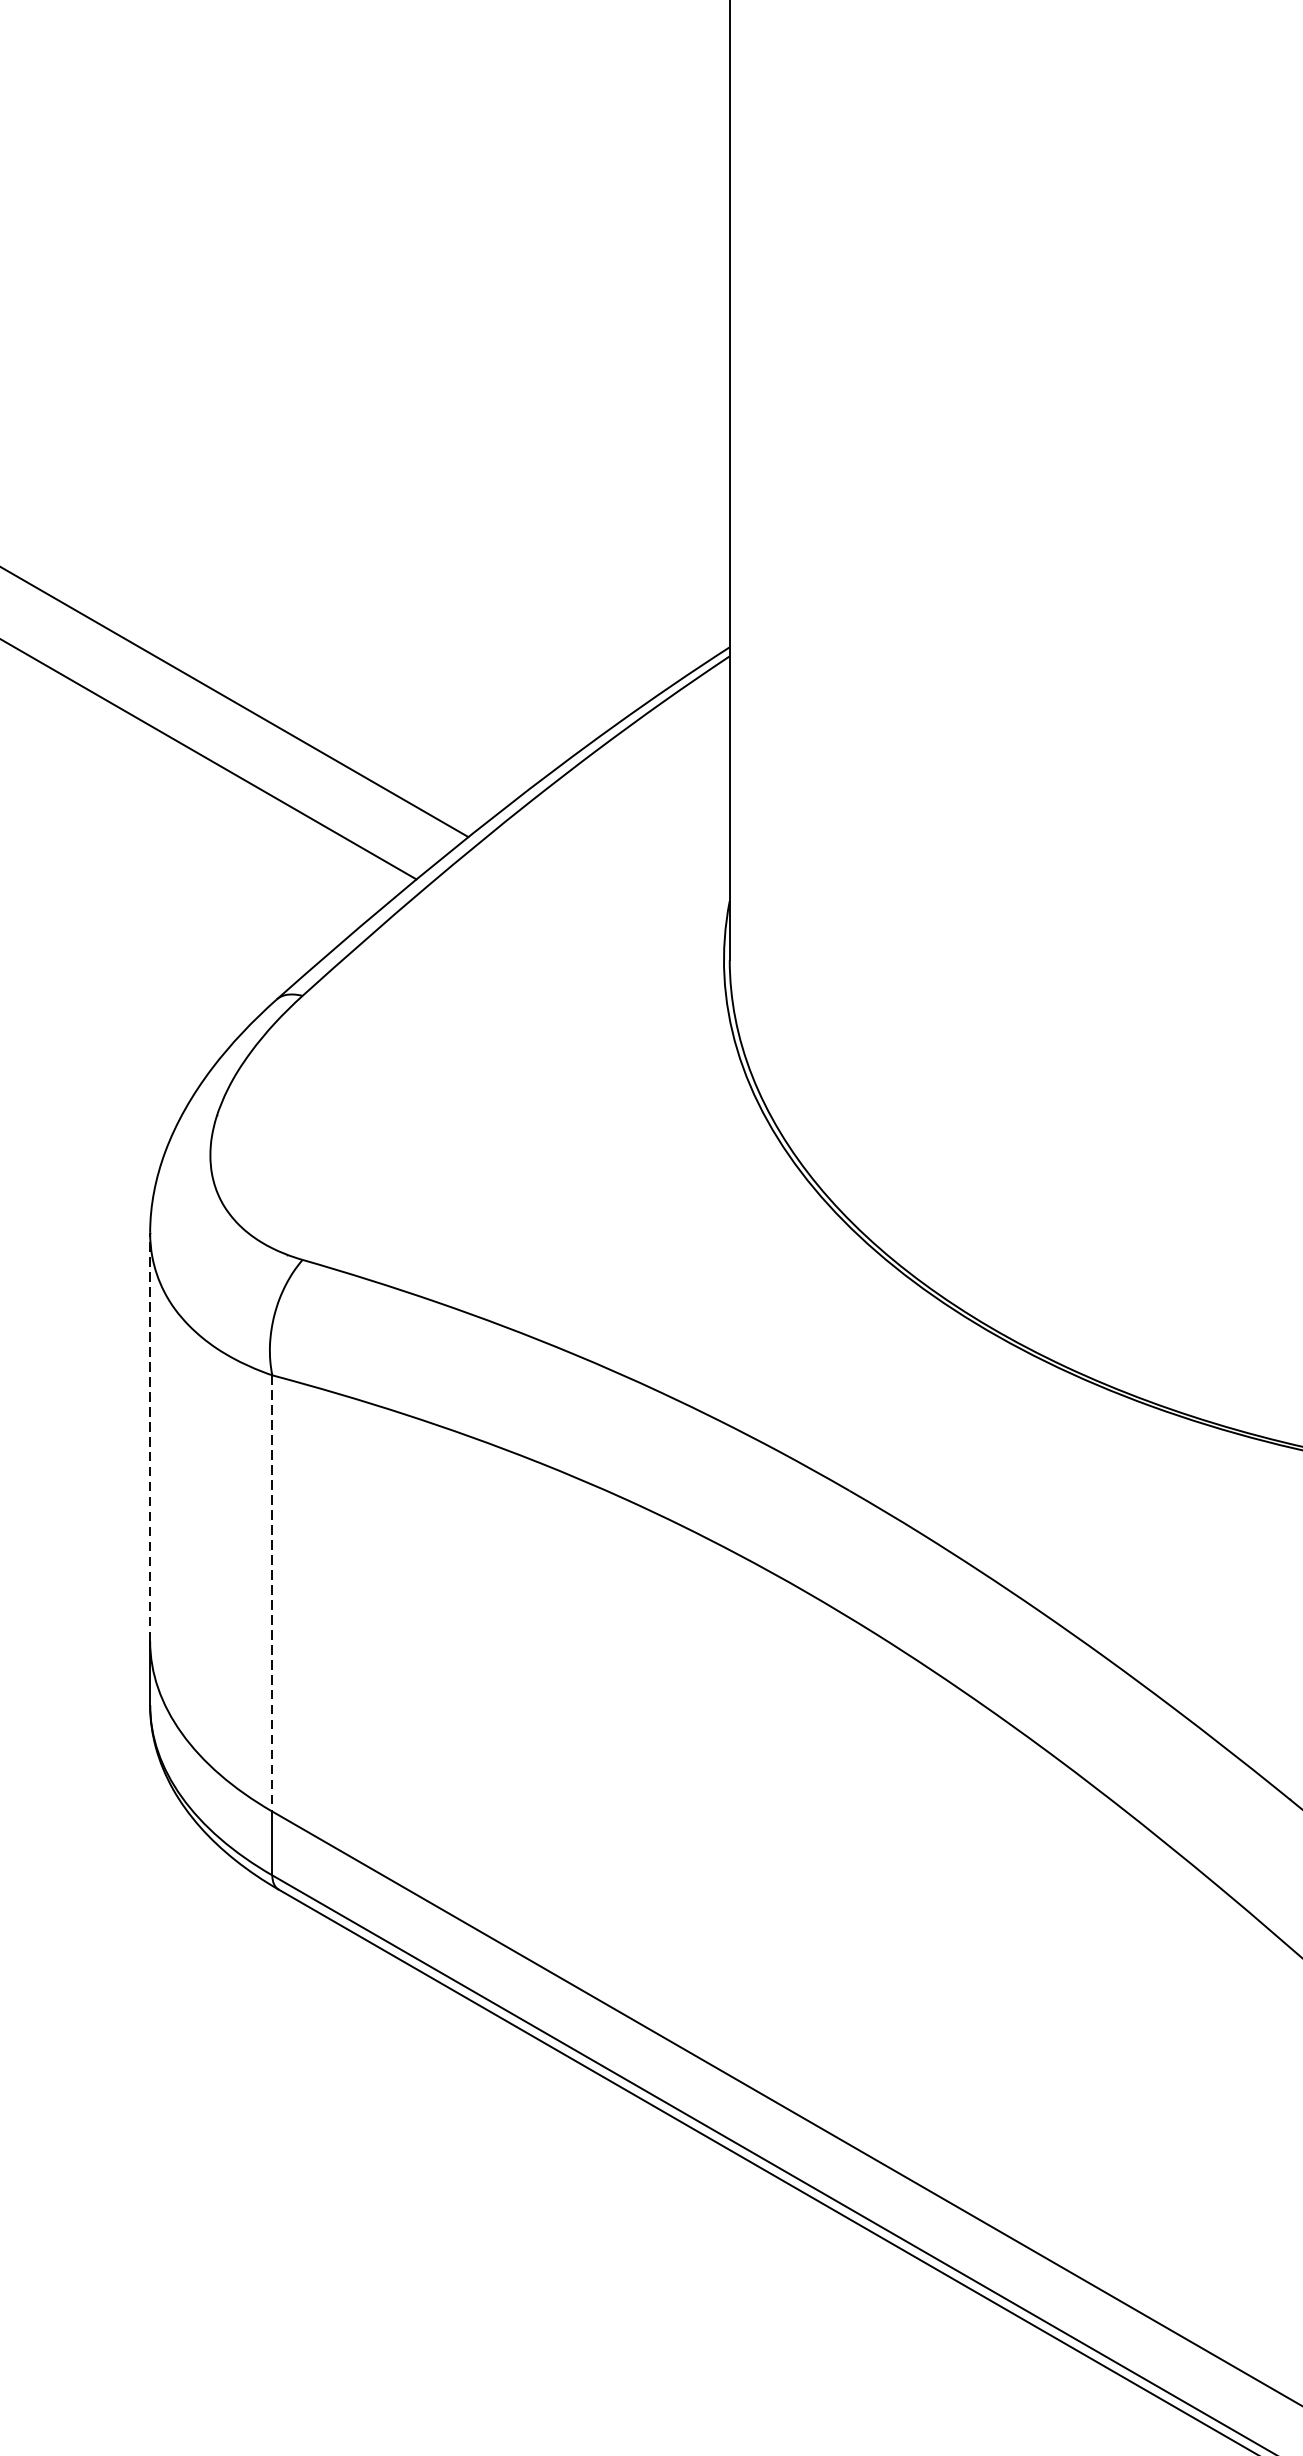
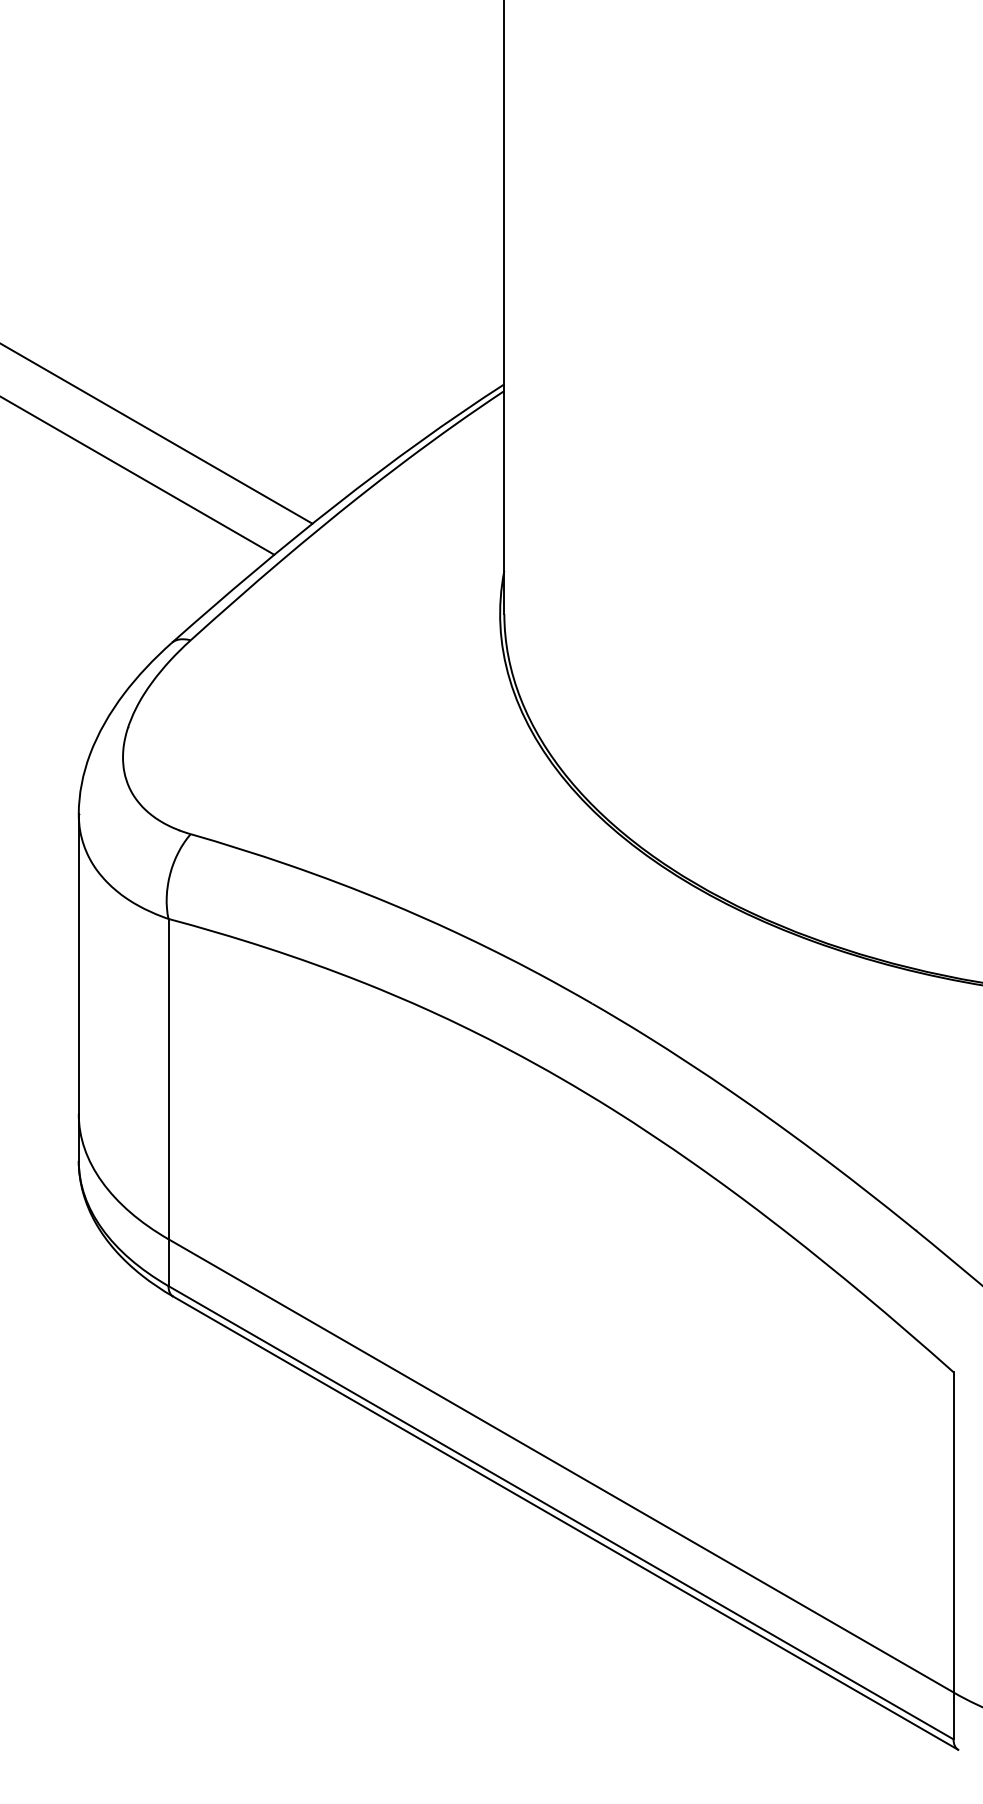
line: (149, 1437) -> (78, 964), dashed -> solid
line: (272, 1594) -> (168, 1079), dashed -> solid

